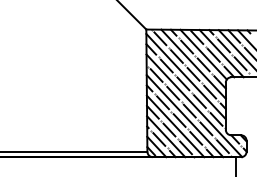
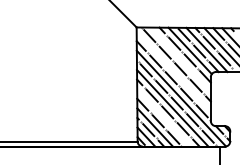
line: (193, 63) -> (180, 59), removed
line: (185, 76) -> (173, 71), removed
line: (175, 125) -> (163, 117), removed

